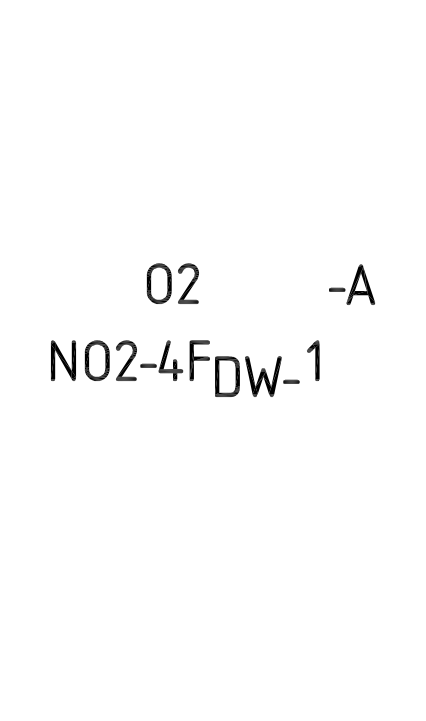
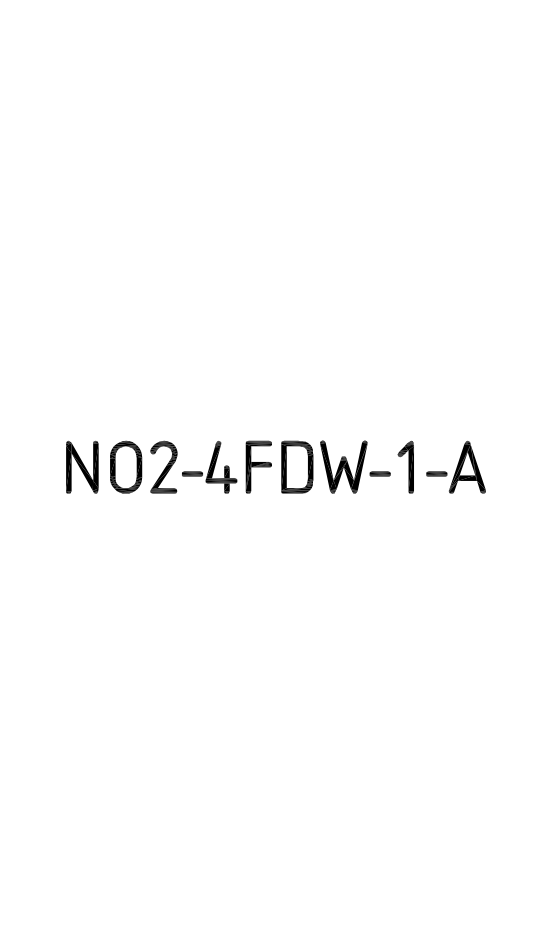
part: (172, 283) -> (223, 367), removed
part: (351, 284) -> (455, 467), moved
part: (257, 376) -> (336, 467), moved

